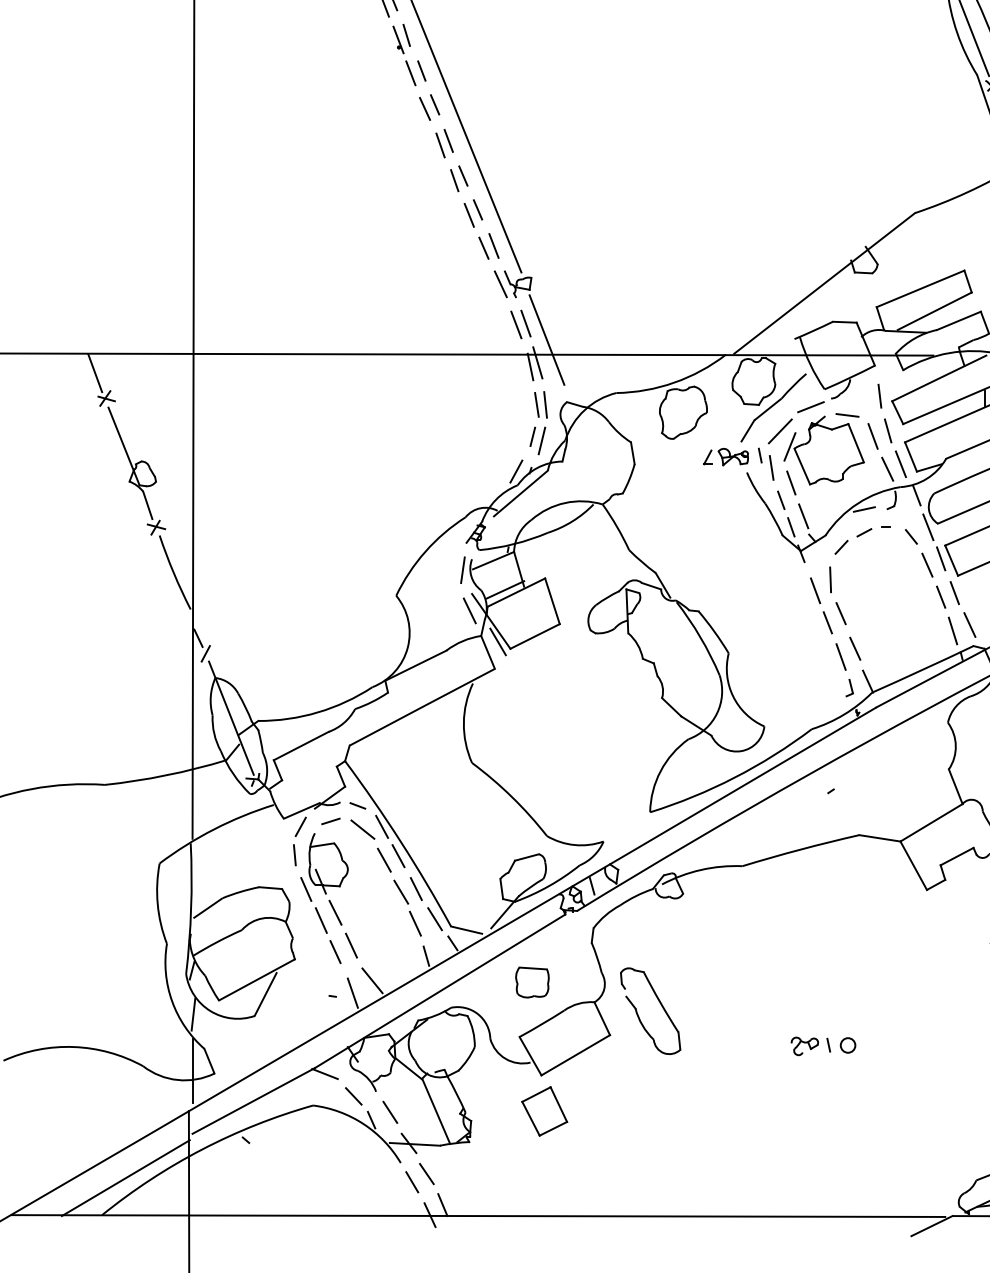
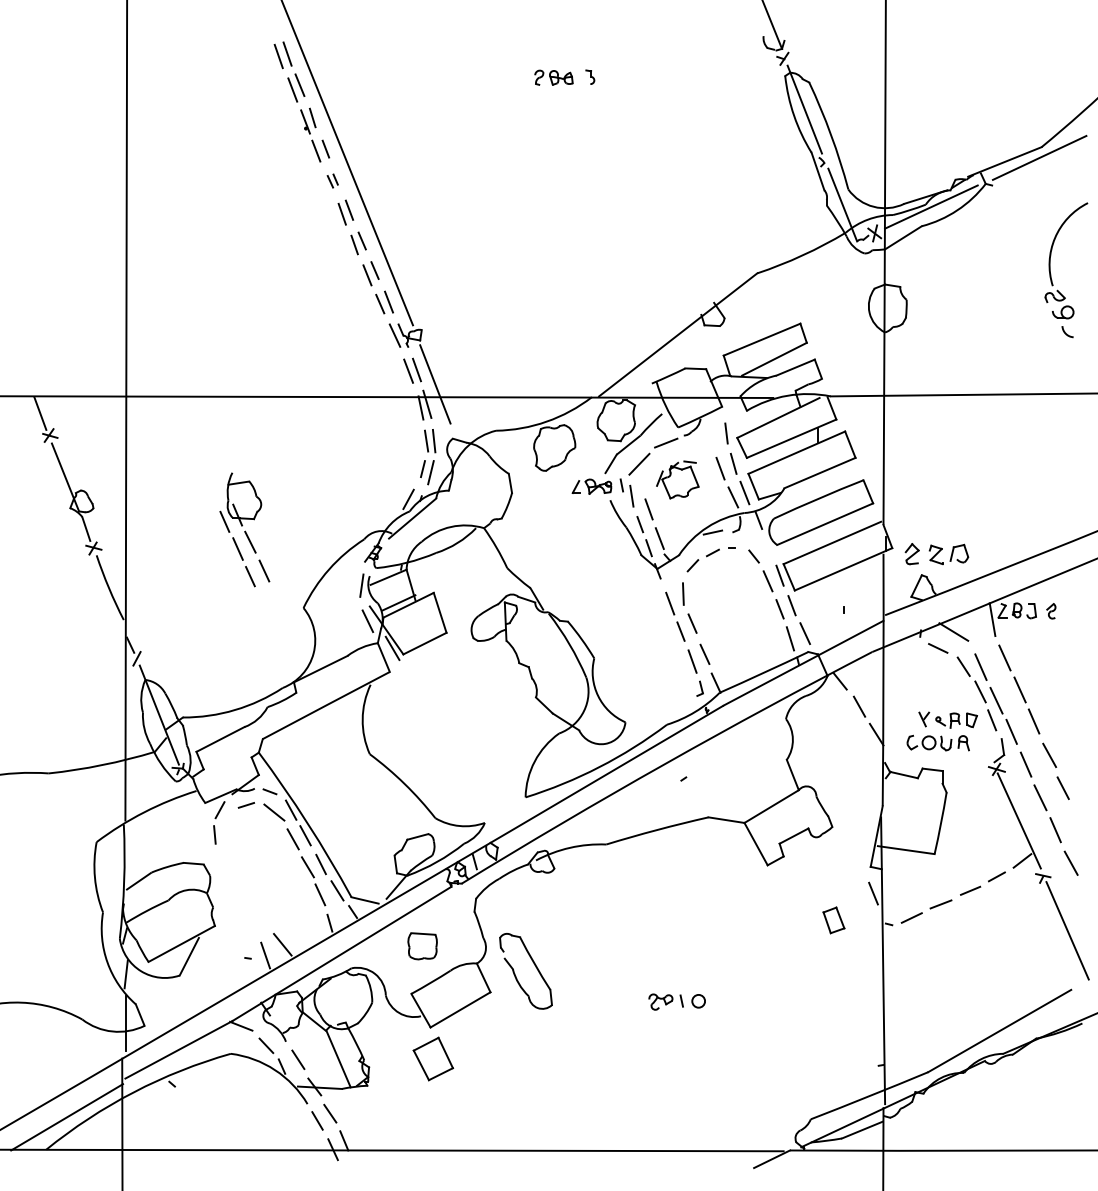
part: (429, 106) -> (332, 180), size x0.6
part: (823, 448) -> (677, 479), size x0.6
line: (927, 526) -> (768, 547), removed
part: (328, 898) -> (244, 529), moved

